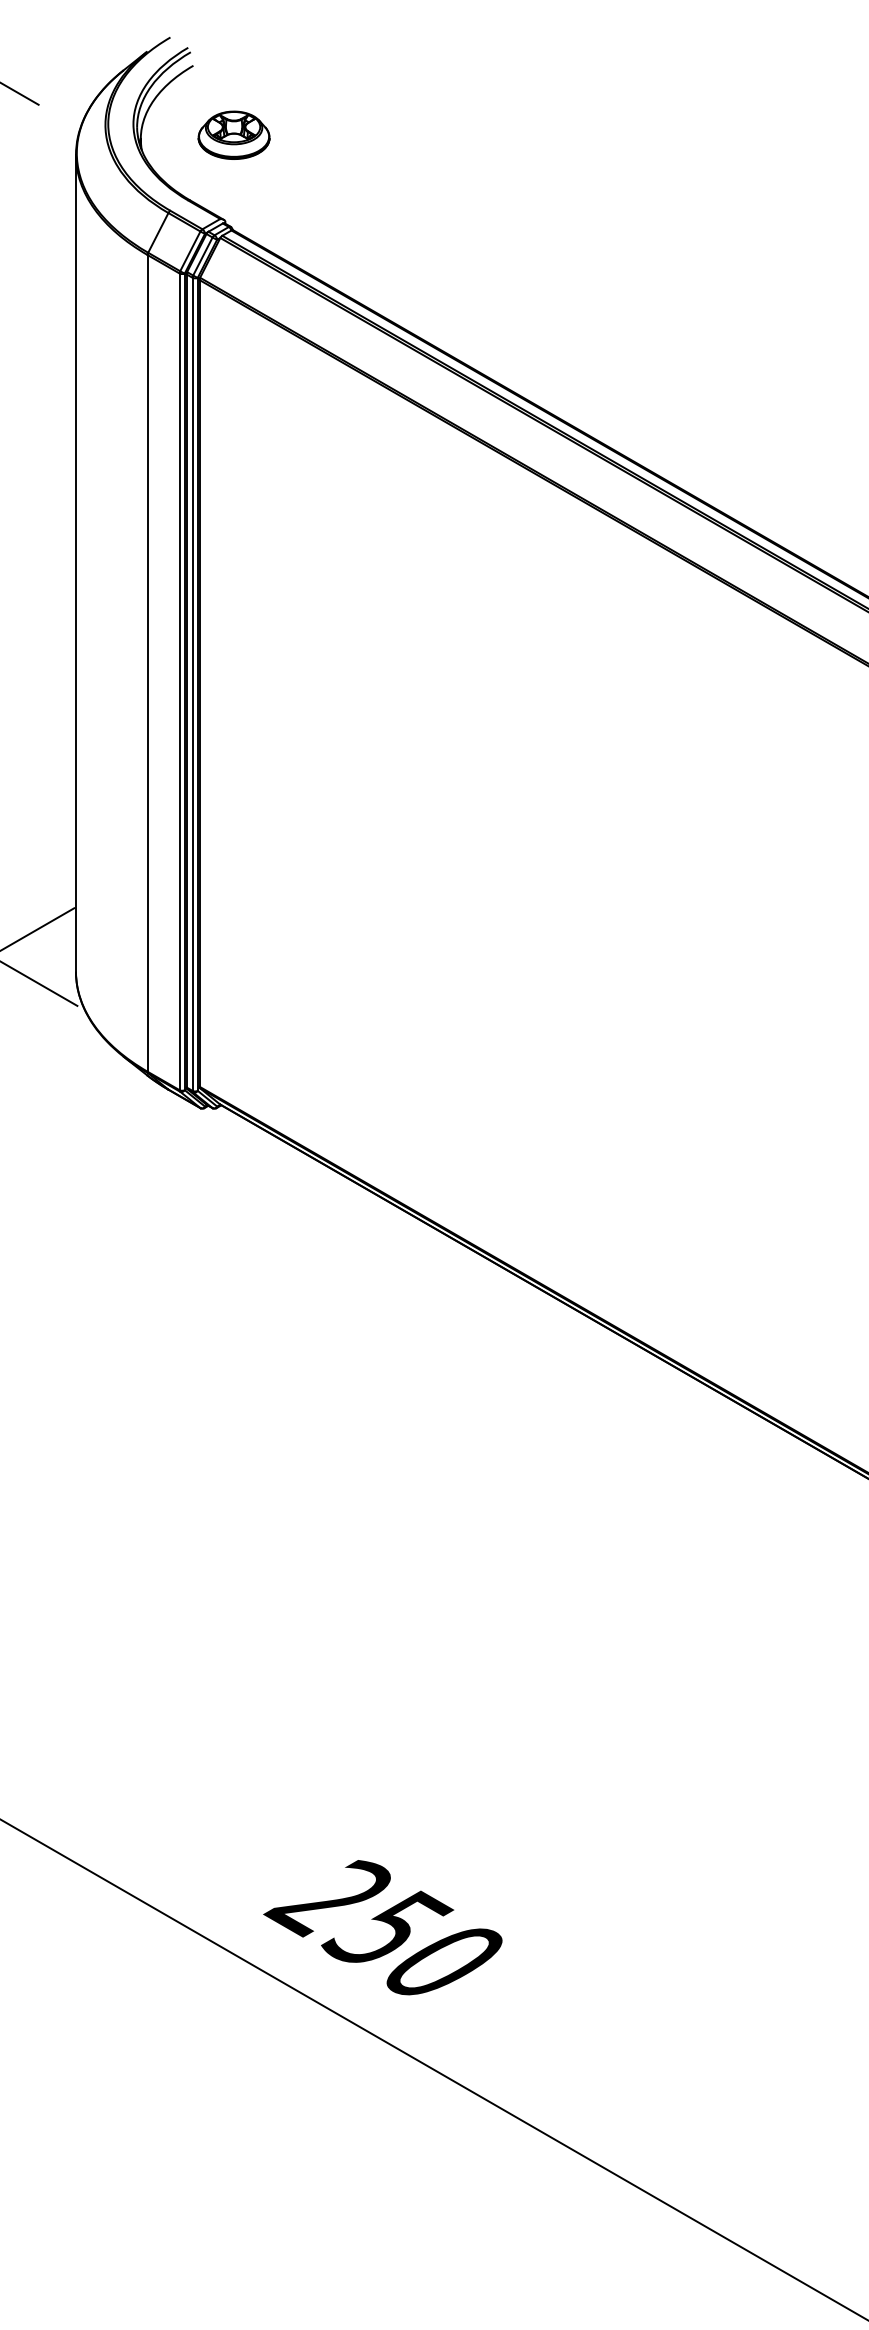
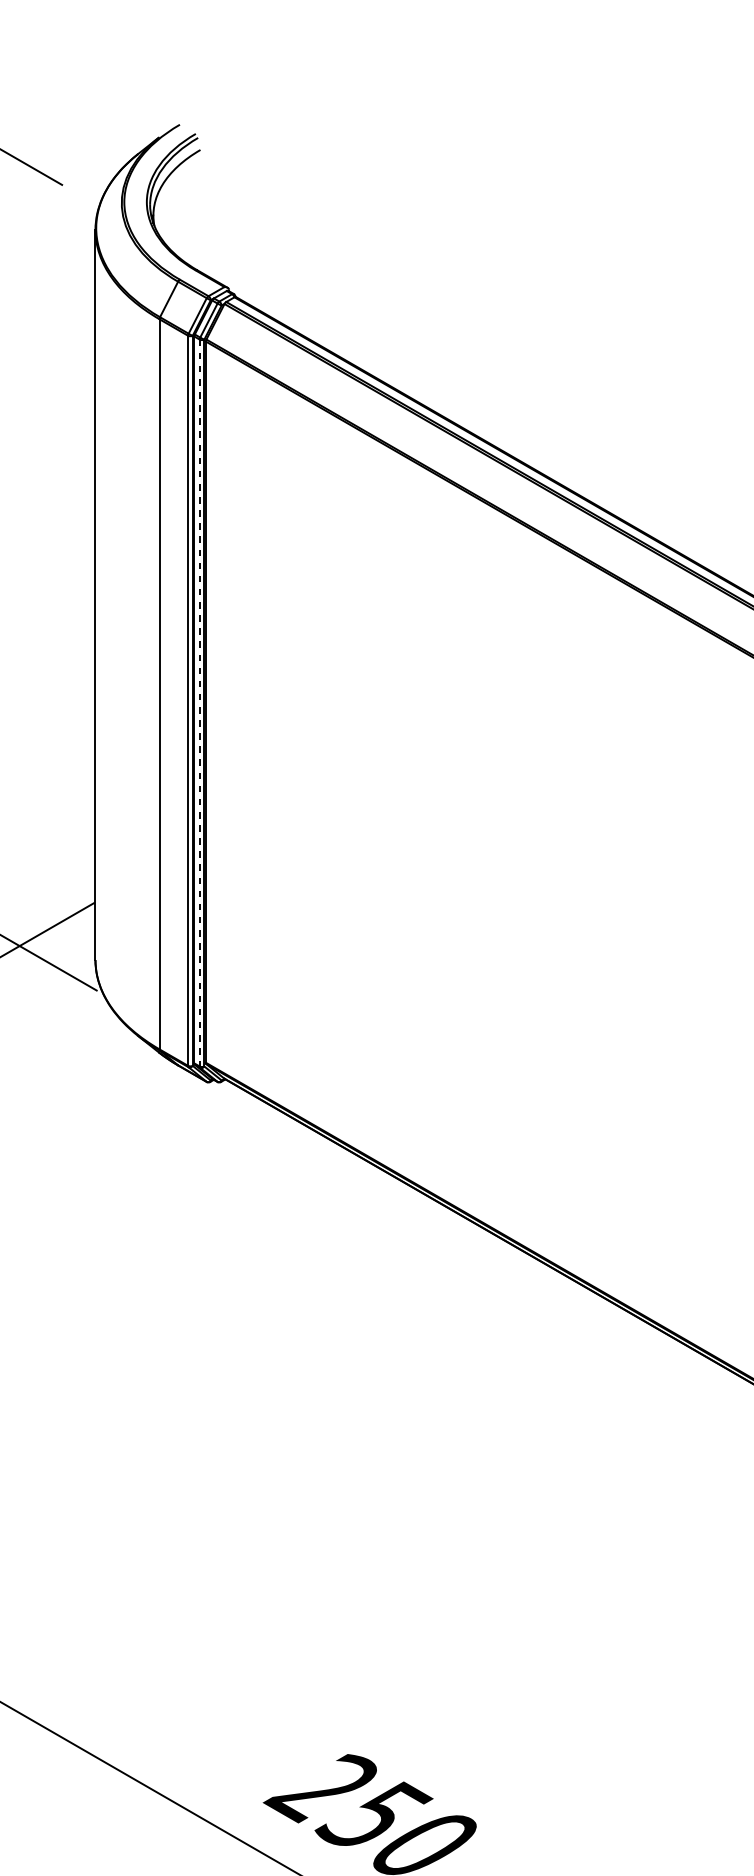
part: (233, 134) -> (236, 211), removed
line: (192, 684) -> (199, 703), solid -> dashed

